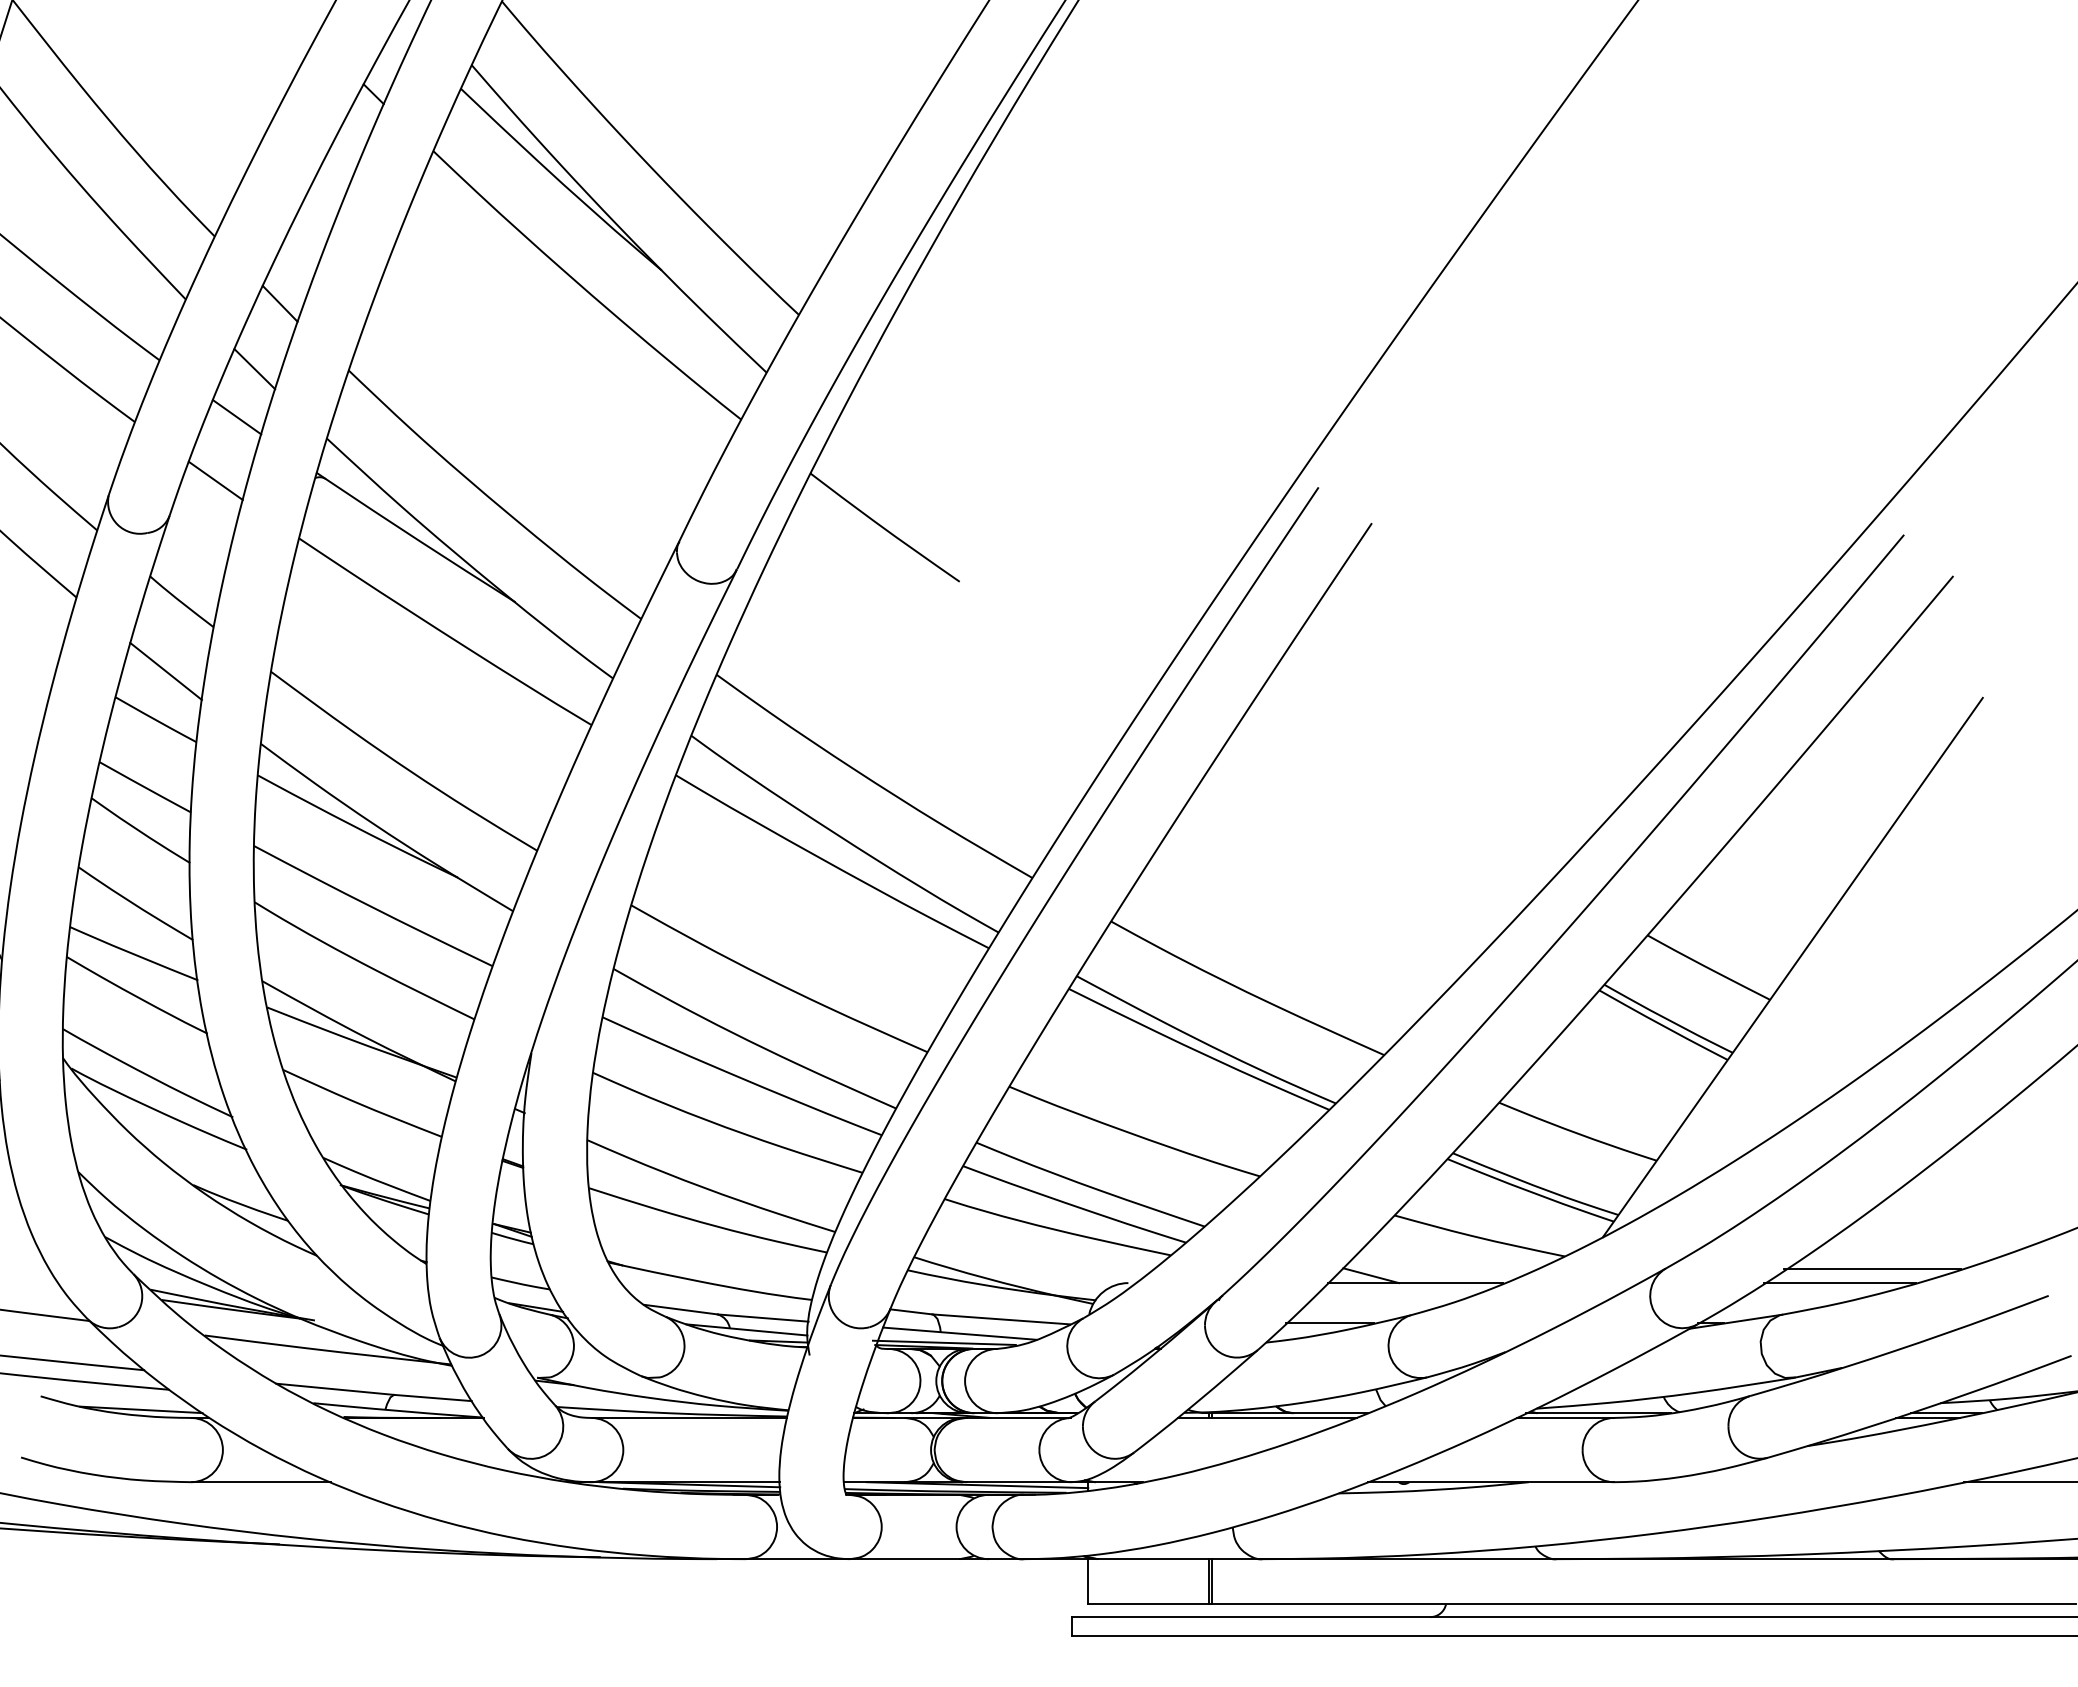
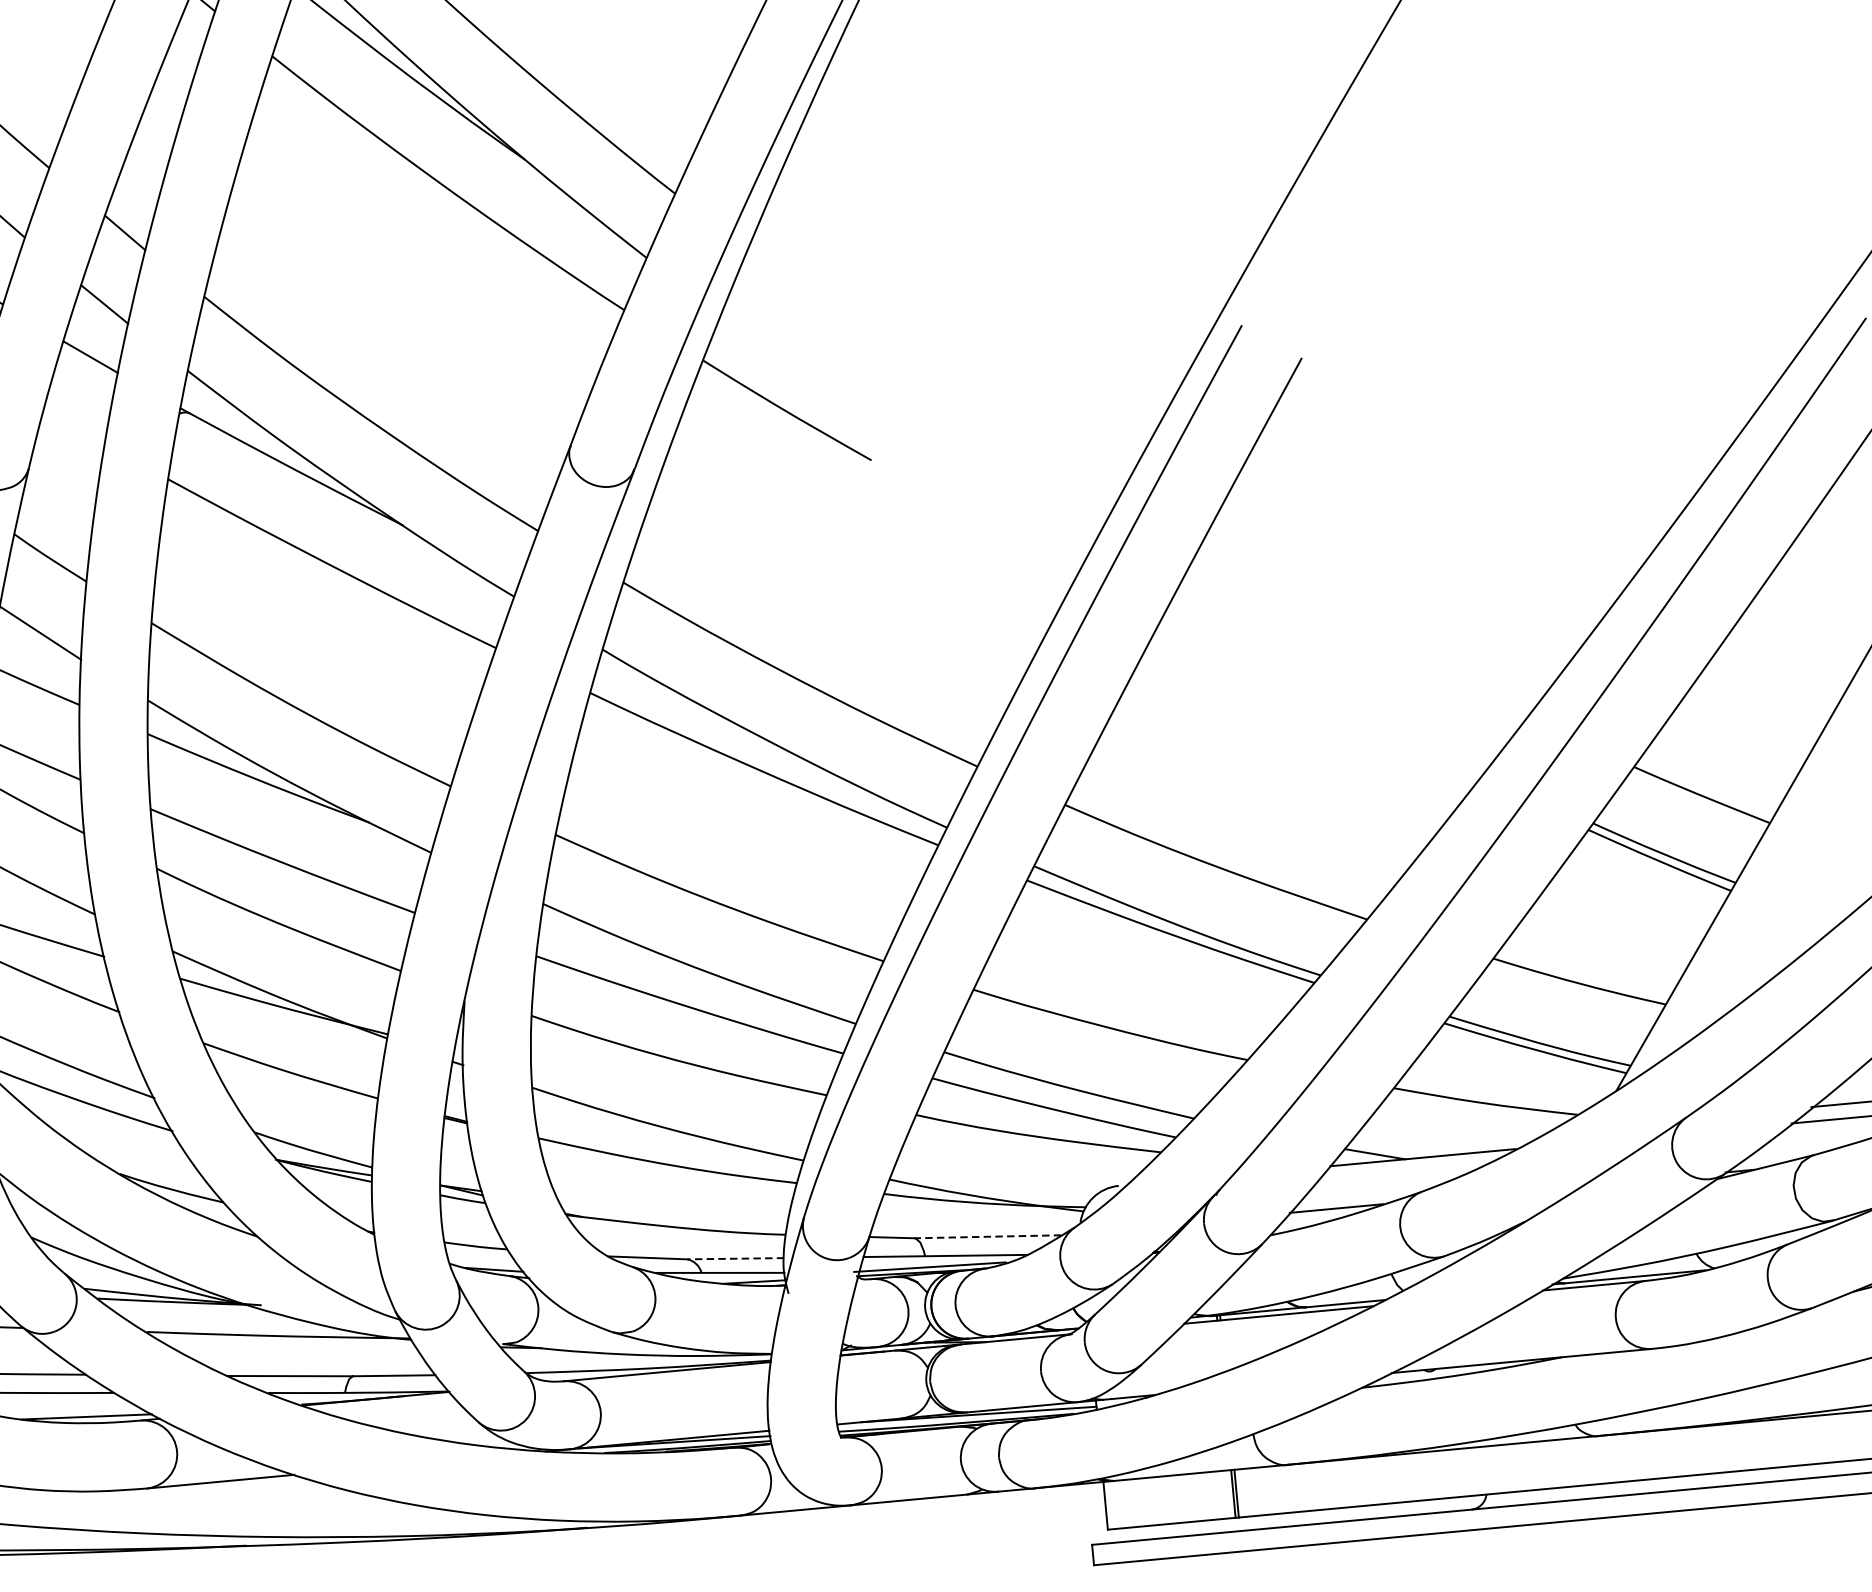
line: (215, 480) -> (74, 426), removed
line: (763, 1318) -> (736, 1259), solid -> dashed
line: (1000, 1319) -> (987, 1236), solid -> dashed

